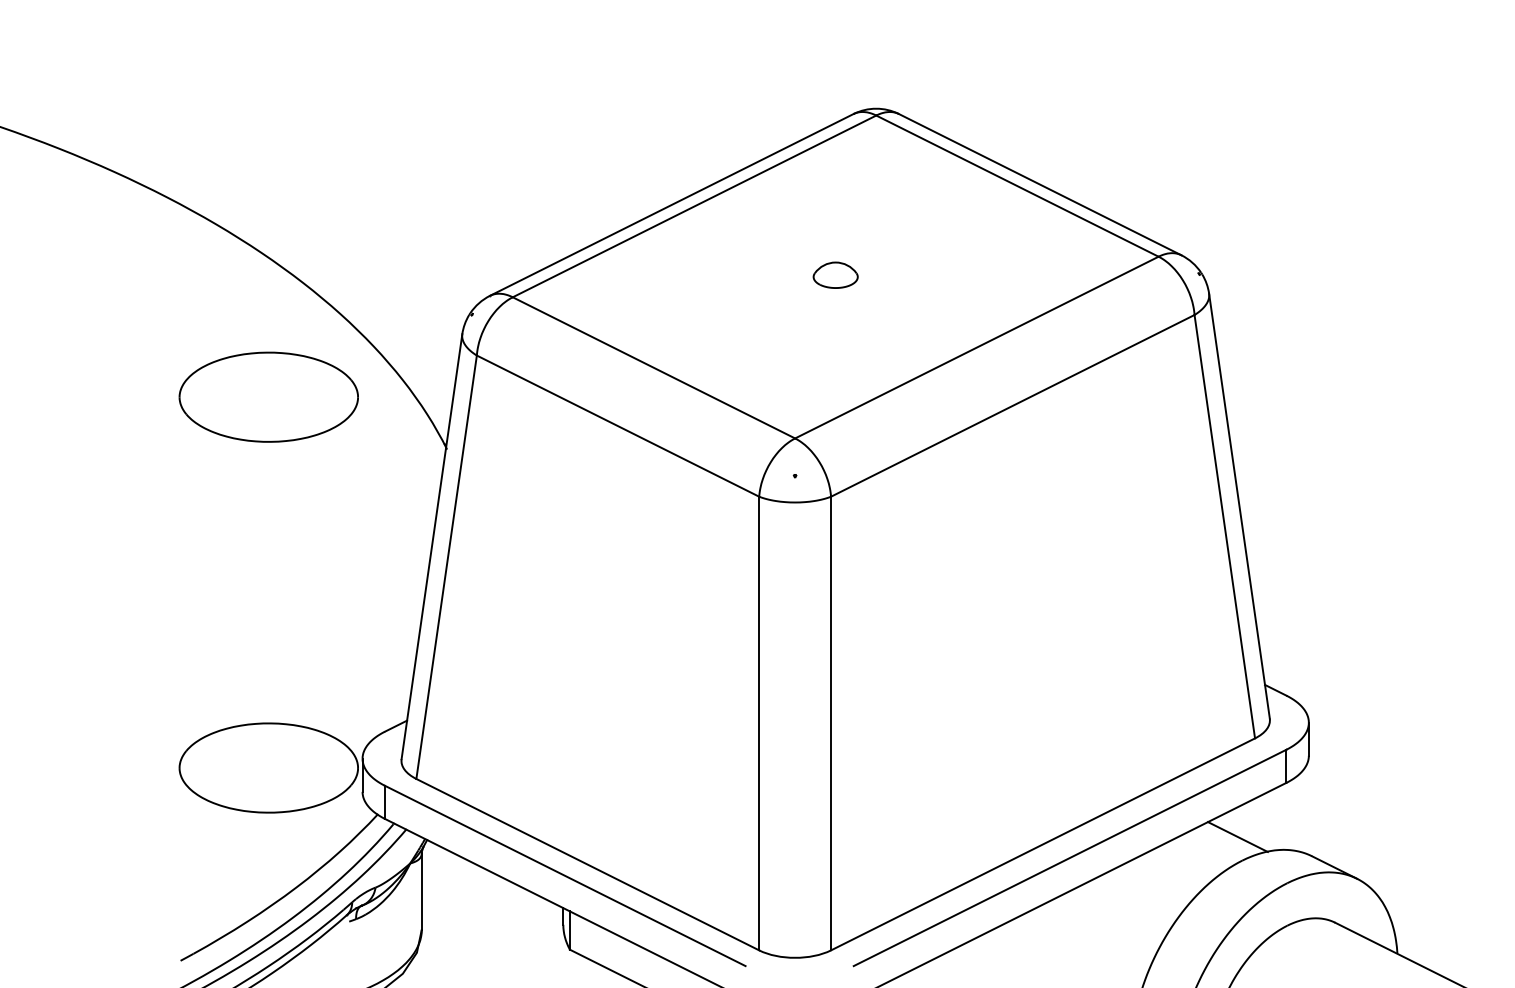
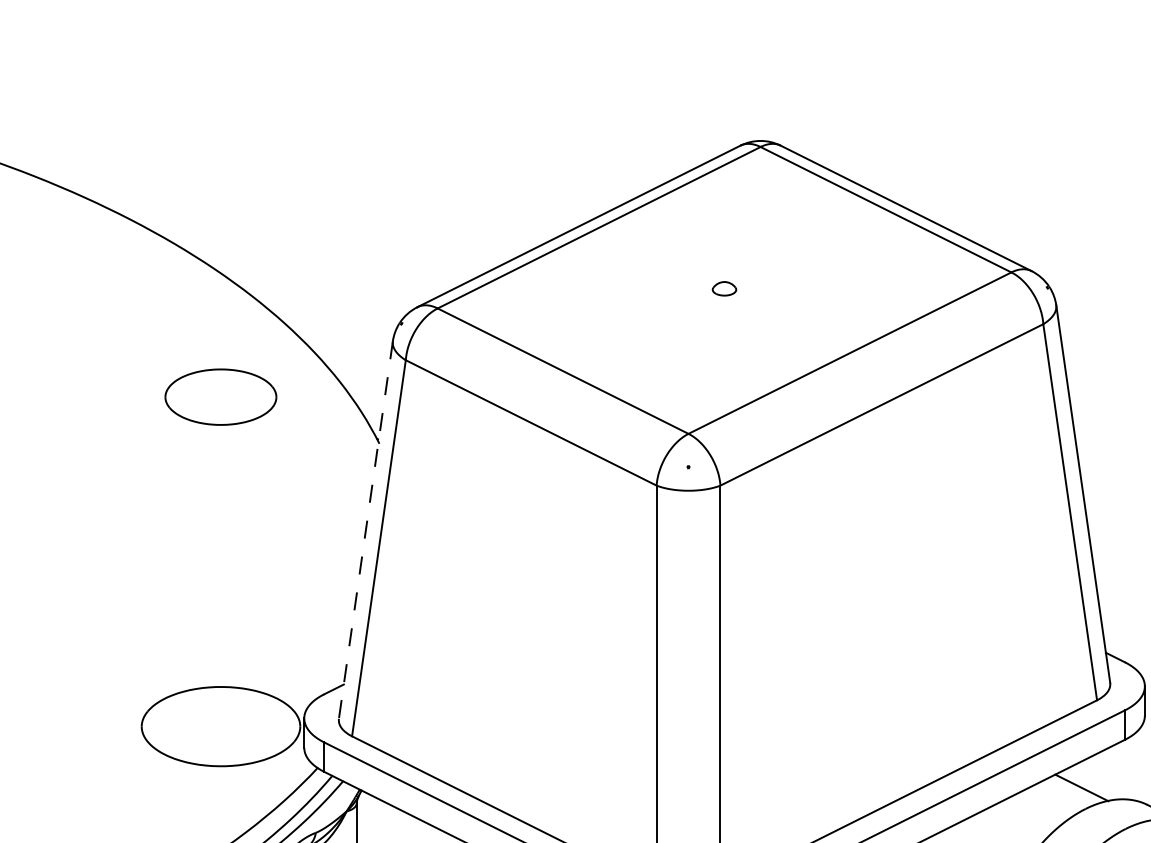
part: (835, 274) -> (724, 288), size x0.6
part: (268, 396) -> (220, 396), size x0.7
line: (431, 546) -> (365, 529), solid -> dashed

